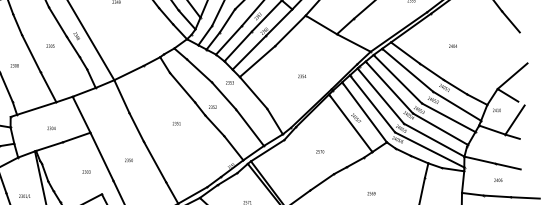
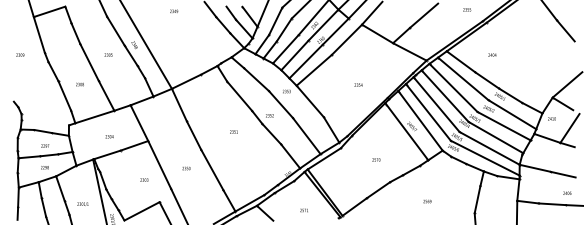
text: (453, 45) -> (492, 54), moved
text: (14, 65) -> (79, 84), moved
text: (498, 179) -> (567, 192), moved

